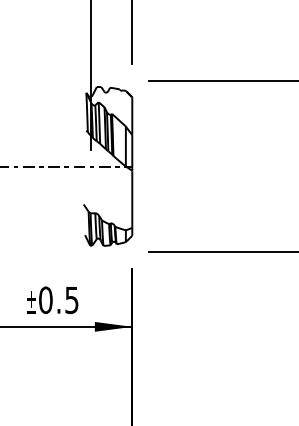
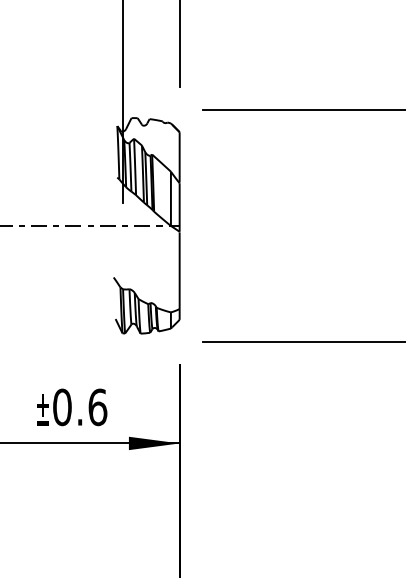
text: (71, 300) -> (97, 407), 0.5 -> 0.6

